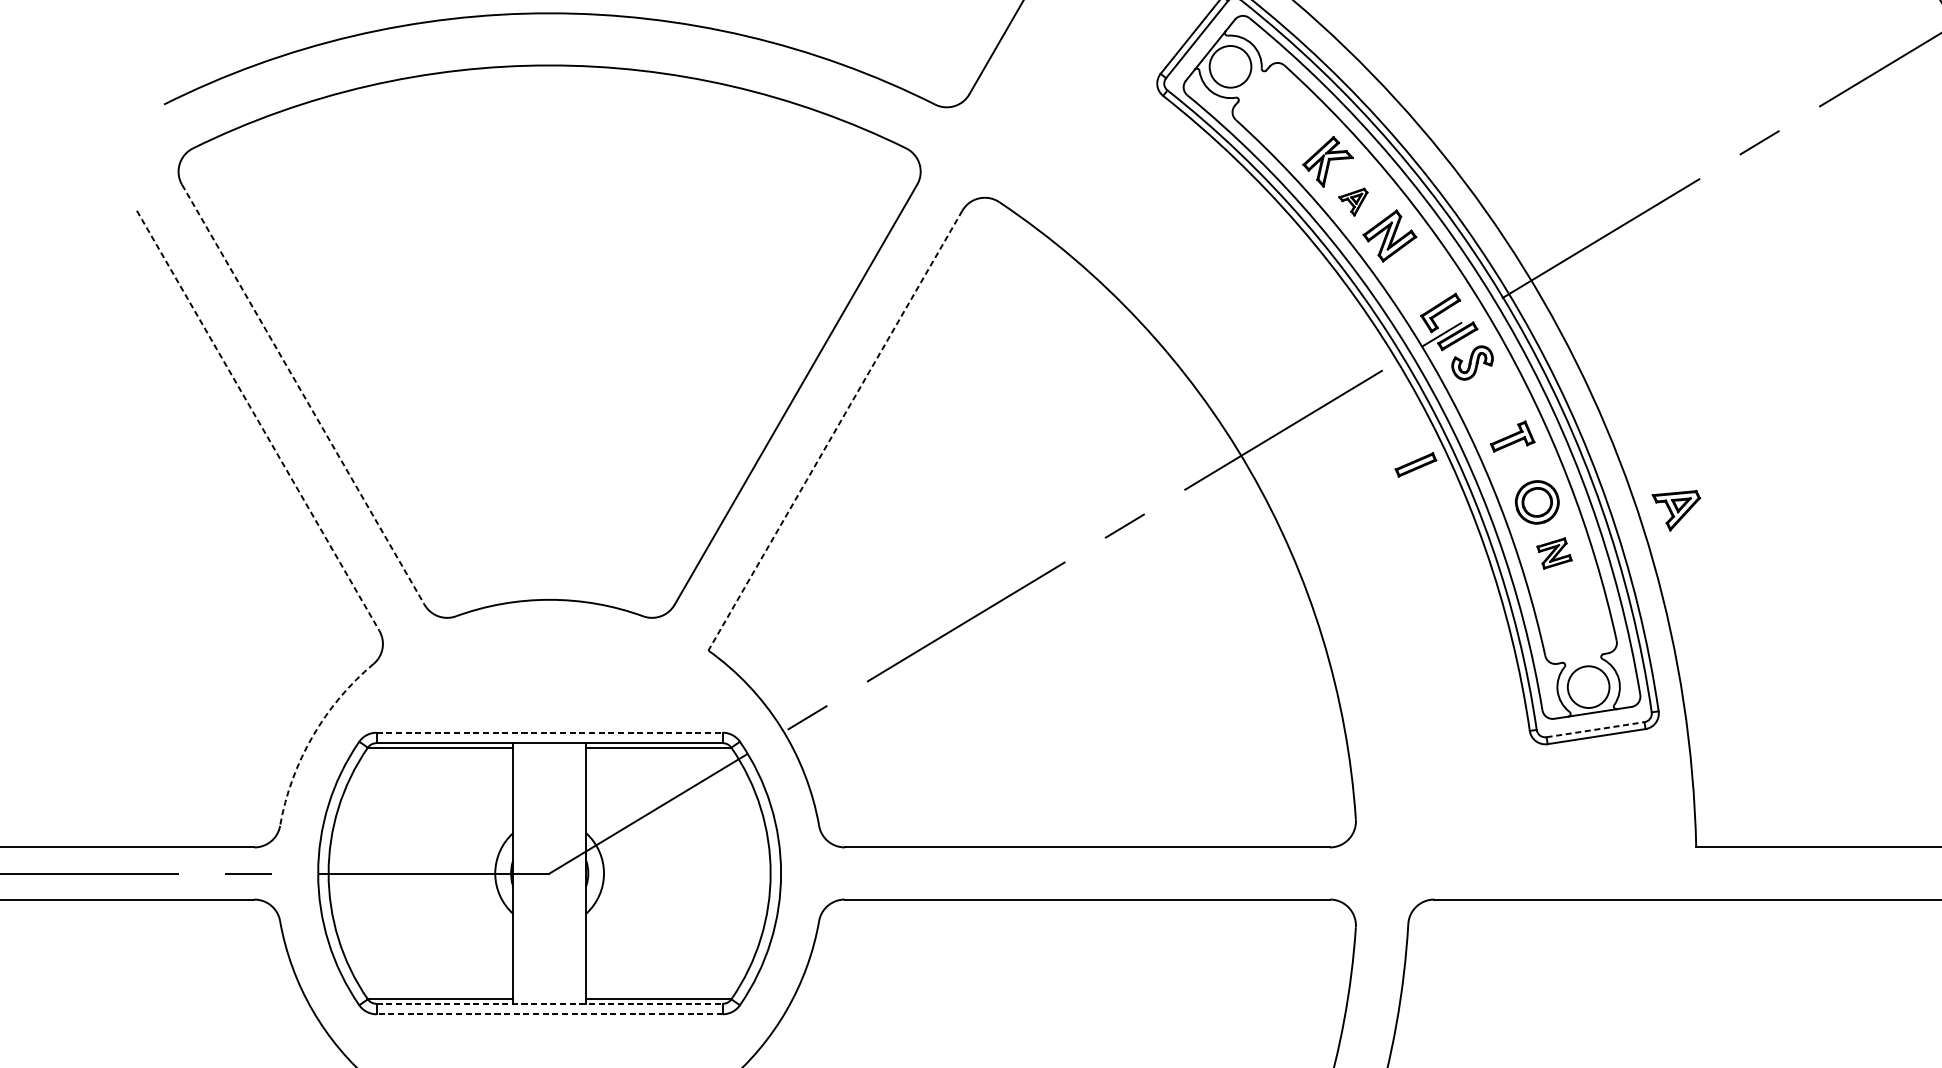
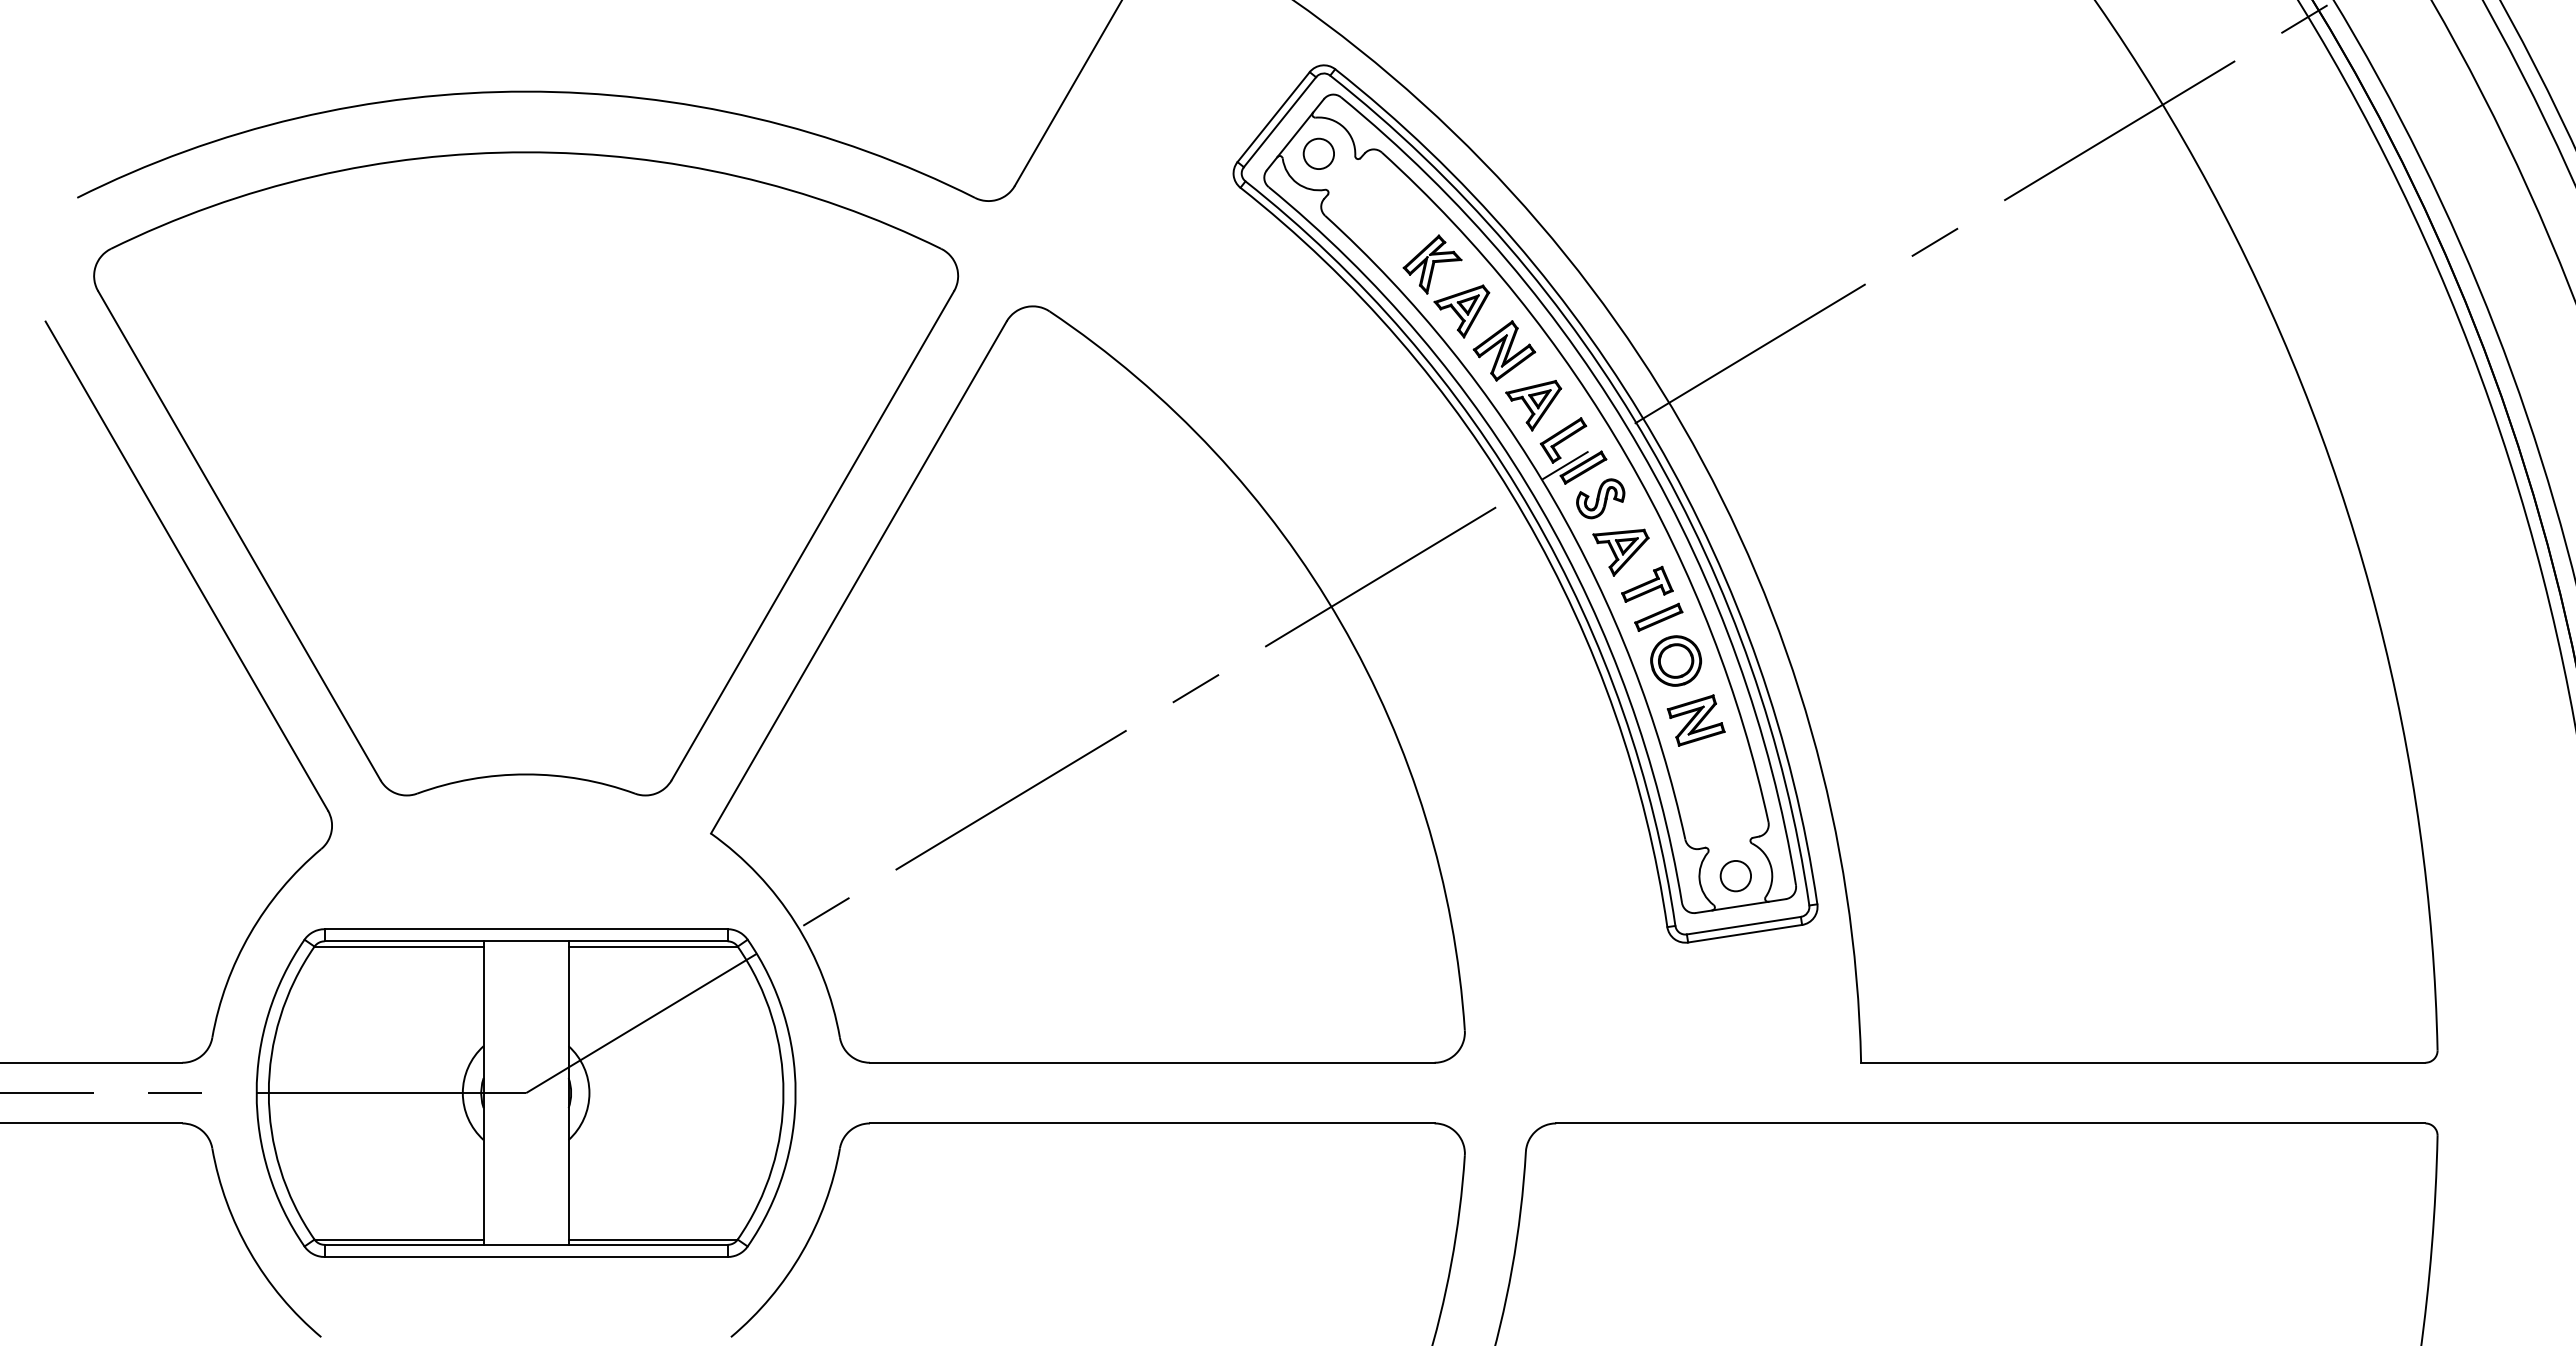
circle: (1230, 66) -> (1318, 153), size x0.62
part: (1353, 202) -> (1461, 311), size x1.67
part: (1414, 282) -> (1533, 405), added
line: (303, 395) -> (239, 536), dashed -> solid
line: (258, 421) -> (187, 566), dashed -> solid
line: (835, 430) -> (858, 577), dashed -> solid
part: (1415, 464) -> (1658, 616), moved
part: (1675, 510) -> (1620, 552), moved
part: (1553, 553) -> (1695, 720), size x1.43
circle: (1588, 686) -> (1735, 875), size x0.62
line: (1595, 729) -> (1743, 925), dashed -> solid
line: (549, 732) -> (526, 929), dashed -> solid
arc: (312, 736) -> (250, 933), dashed -> solid
line: (549, 1003) -> (526, 1244), dashed -> solid
line: (549, 1013) -> (526, 1256), dashed -> solid

